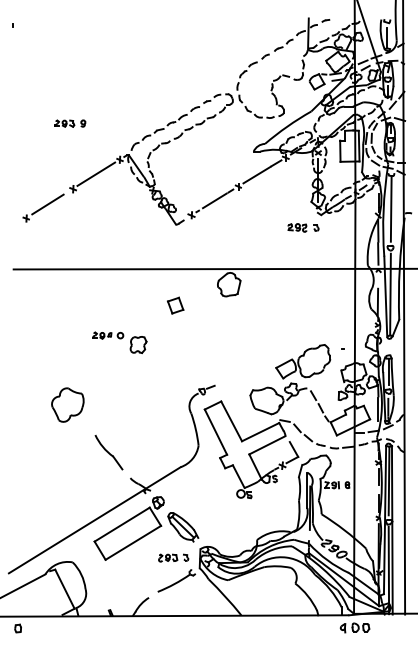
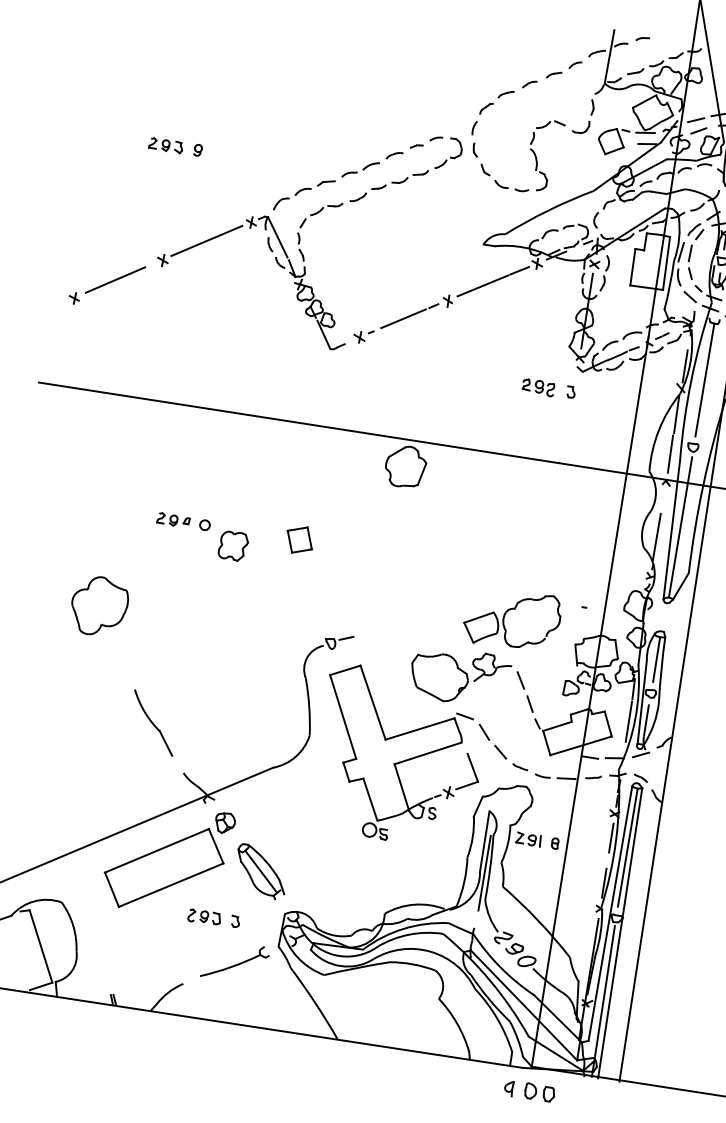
part: (175, 305) -> (299, 539), moved
part: (67, 404) -> (98, 605), moved
part: (173, 557) -> (213, 917), moved

